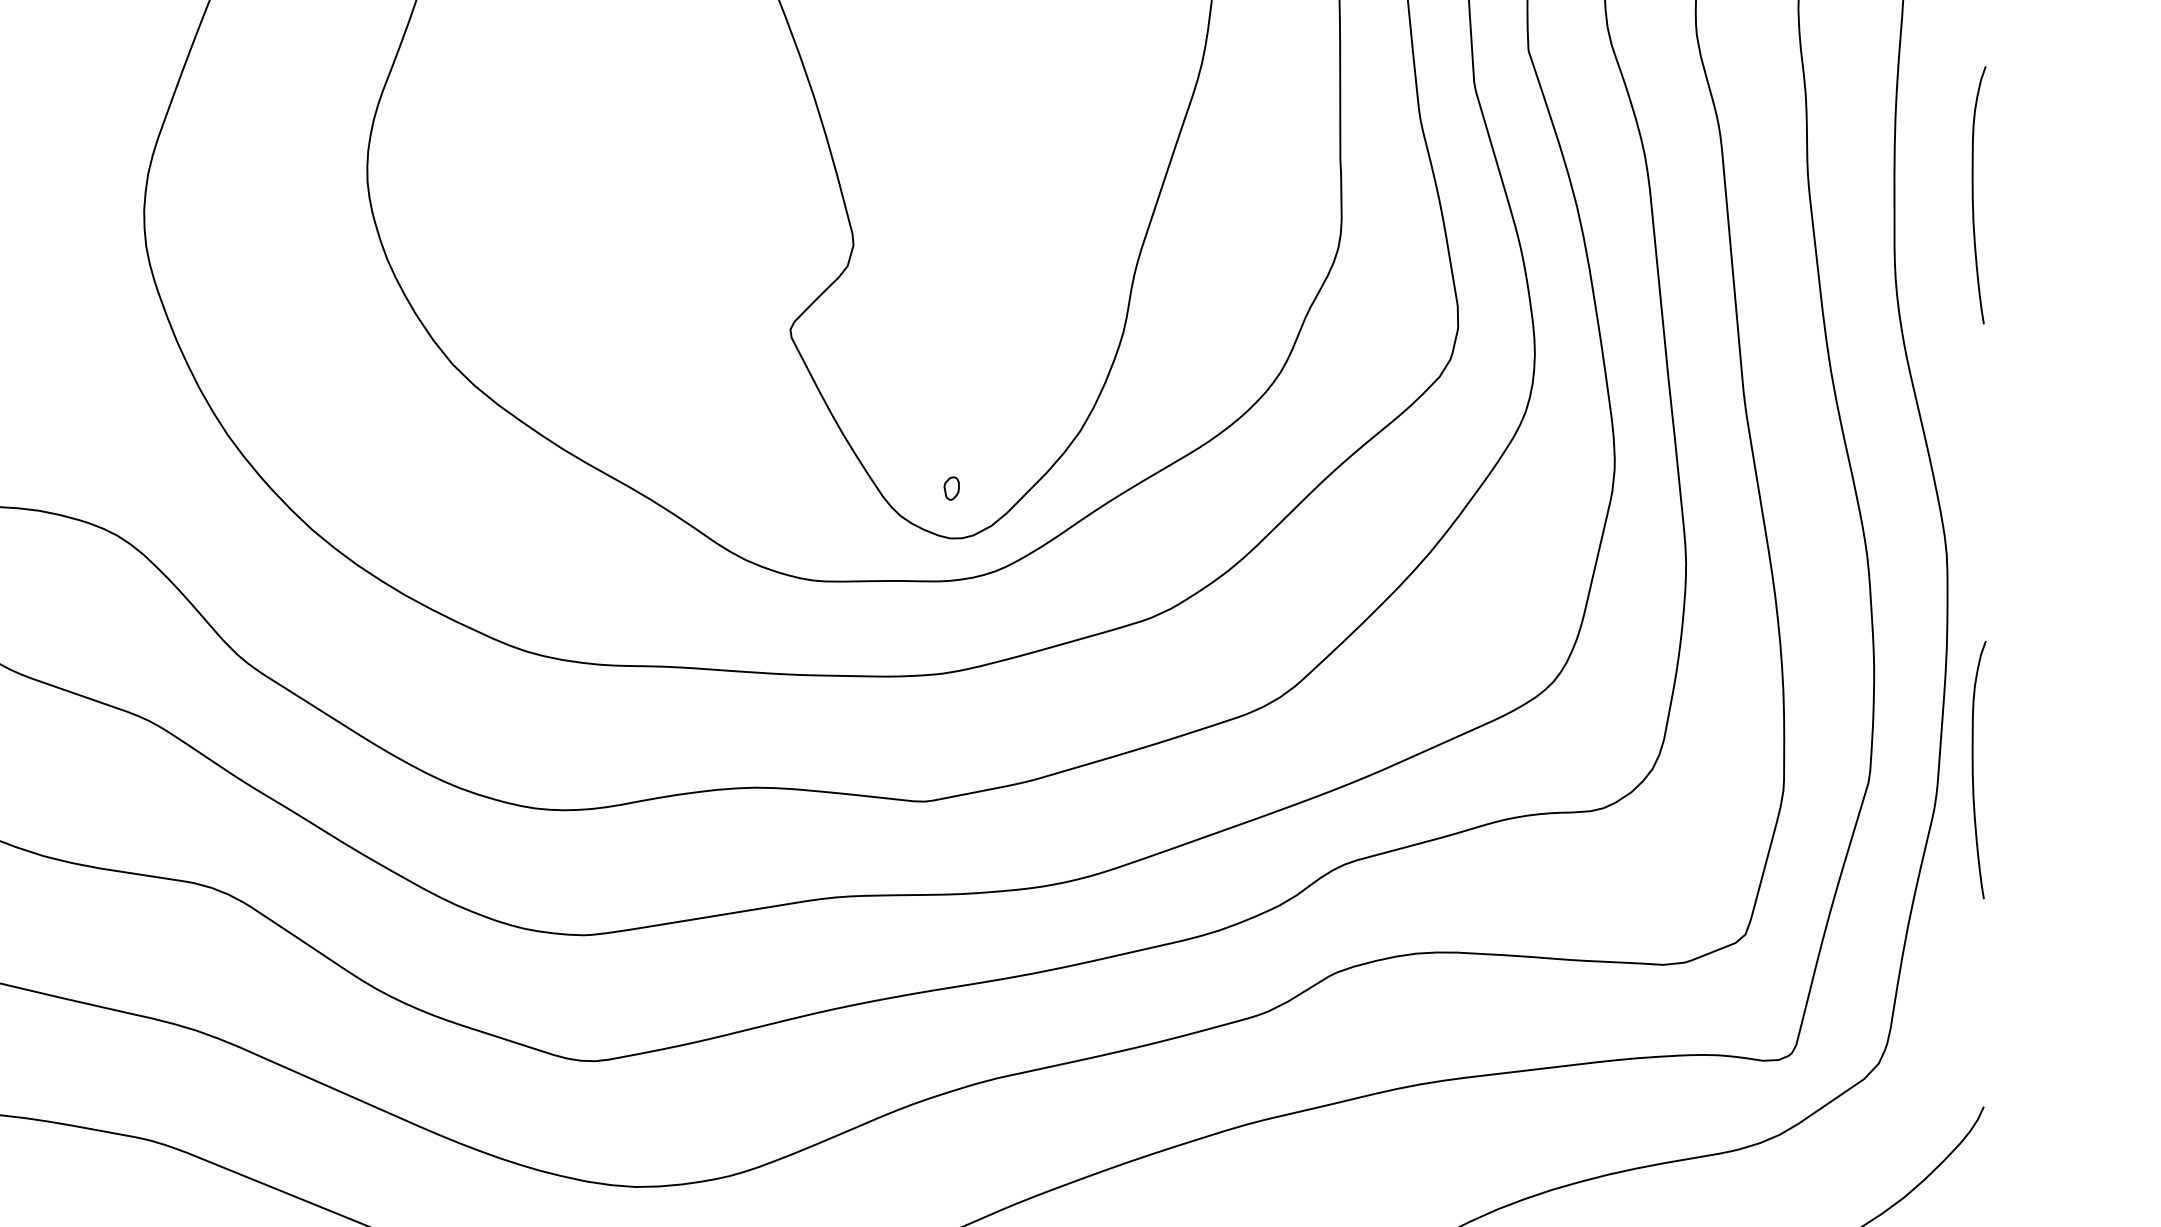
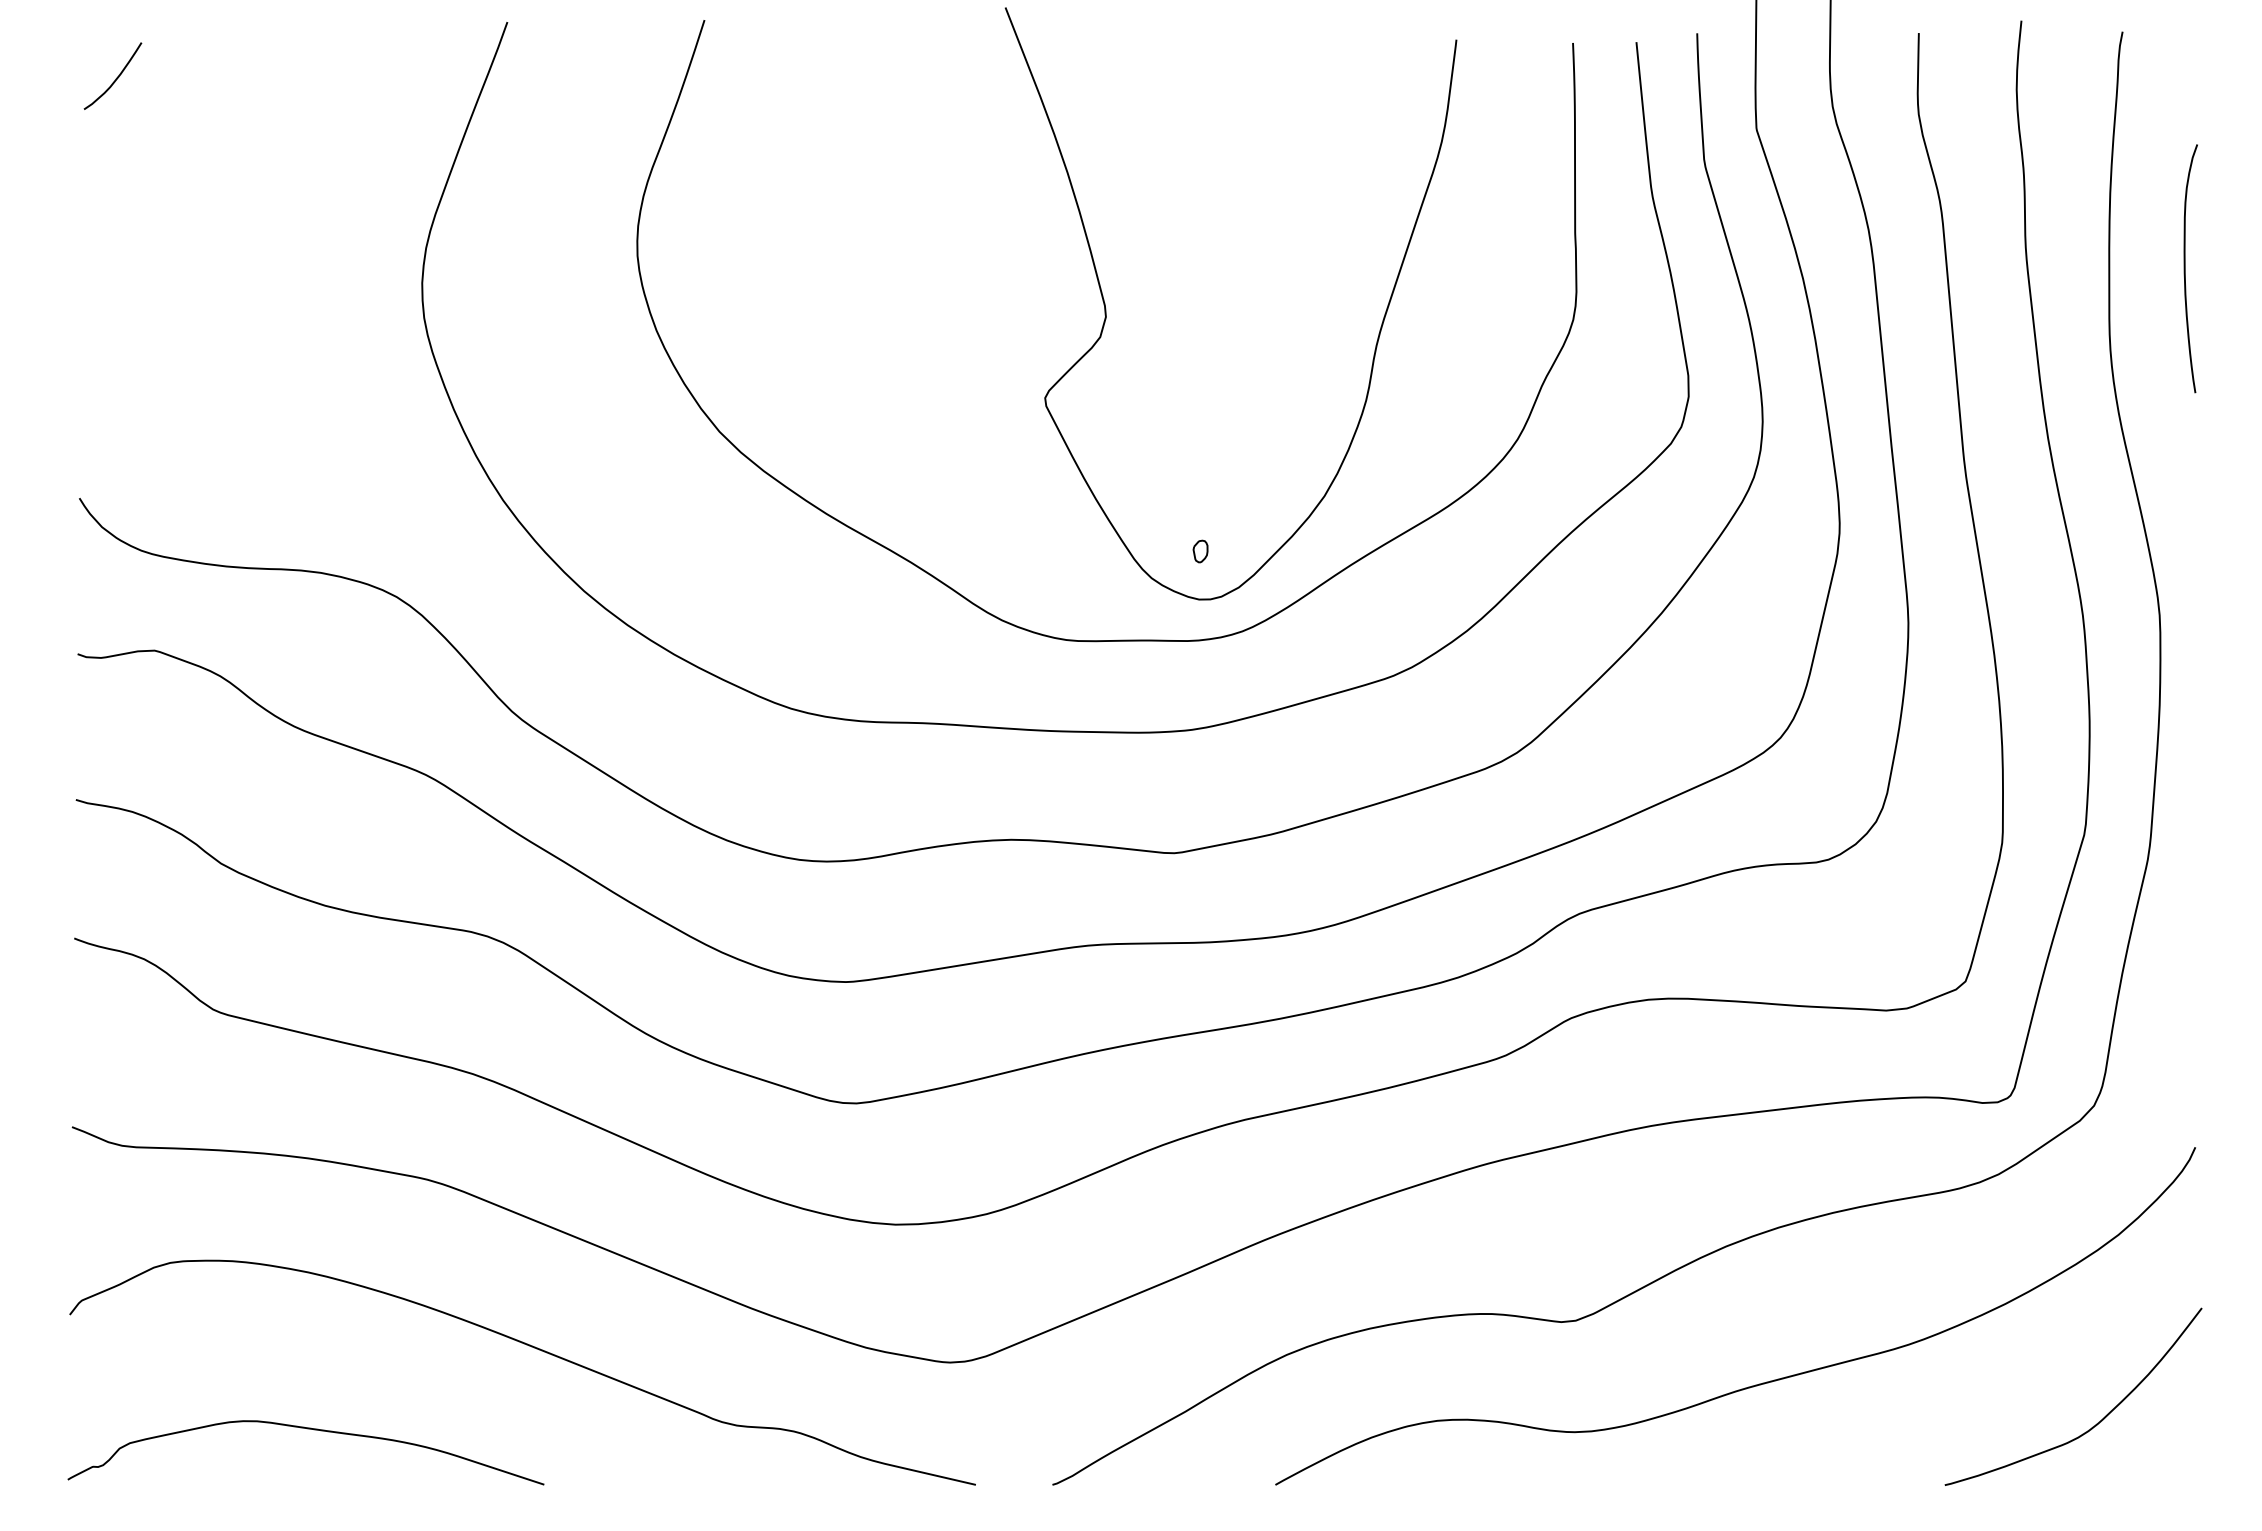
curve: (1973, 769) -> (2185, 822), removed

